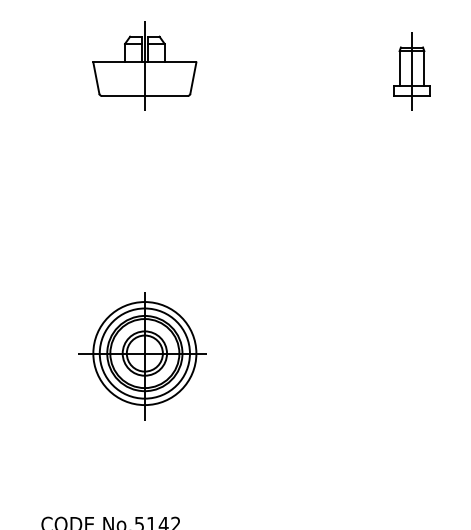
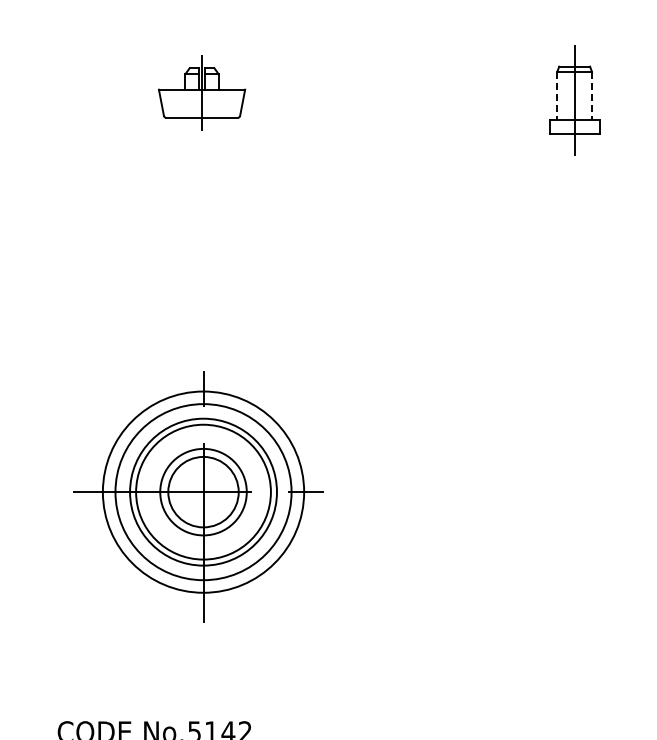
part: (144, 66) -> (201, 92), size x0.6
line: (399, 68) -> (557, 96), solid -> dashed
line: (424, 68) -> (591, 96), solid -> dashed
part: (142, 355) -> (198, 496), size x1.4

